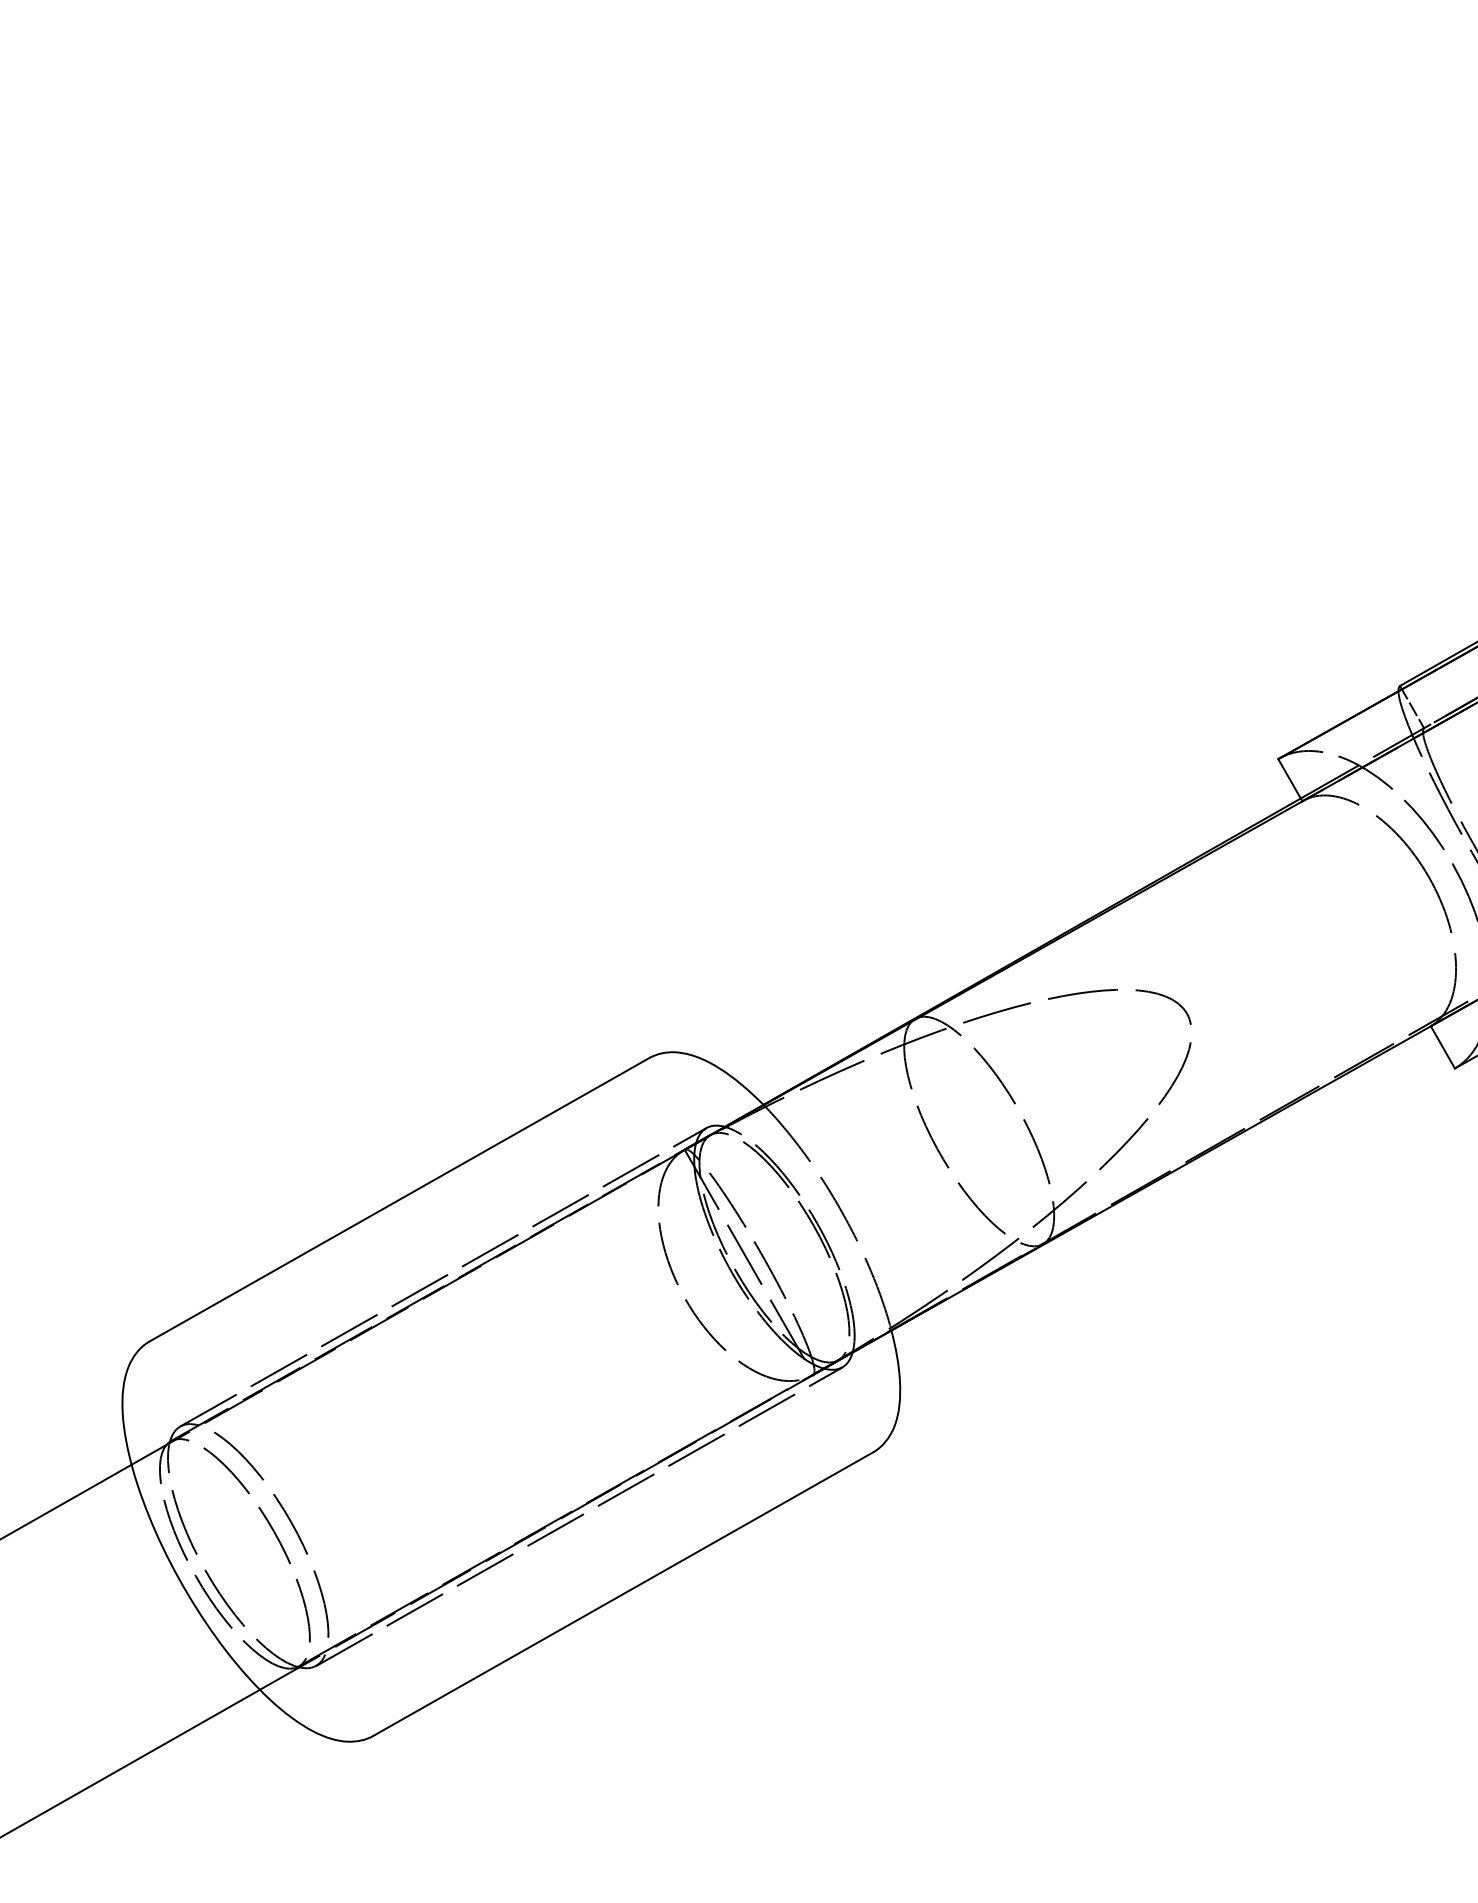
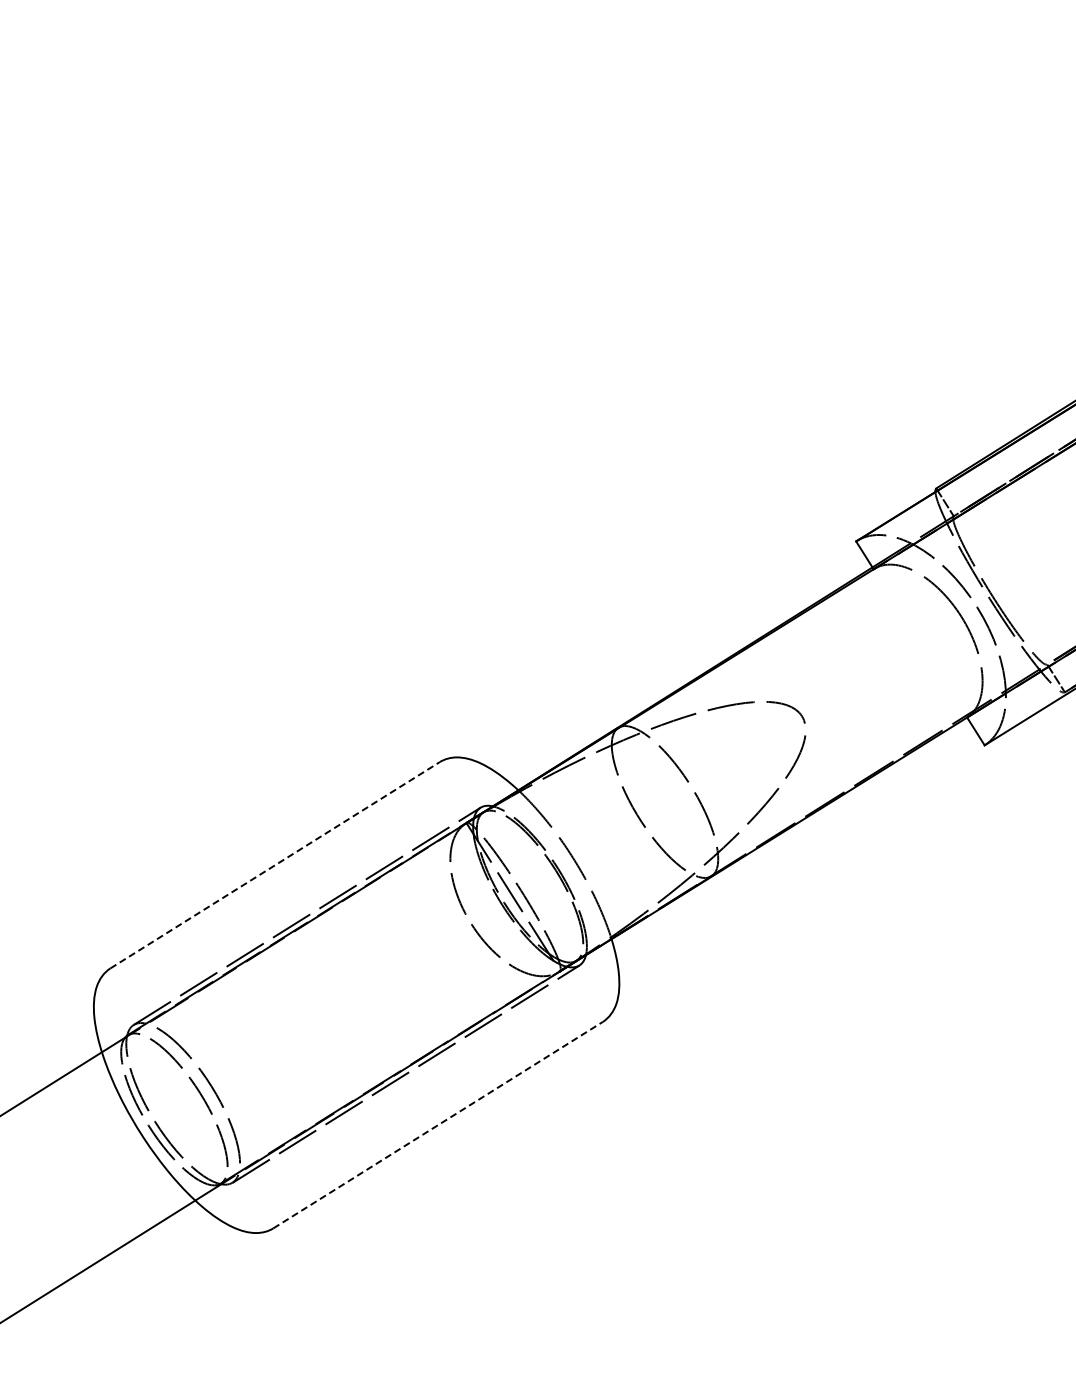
line: (399, 1198) -> (275, 864), solid -> dashed
line: (623, 1593) -> (438, 1124), solid -> dashed

